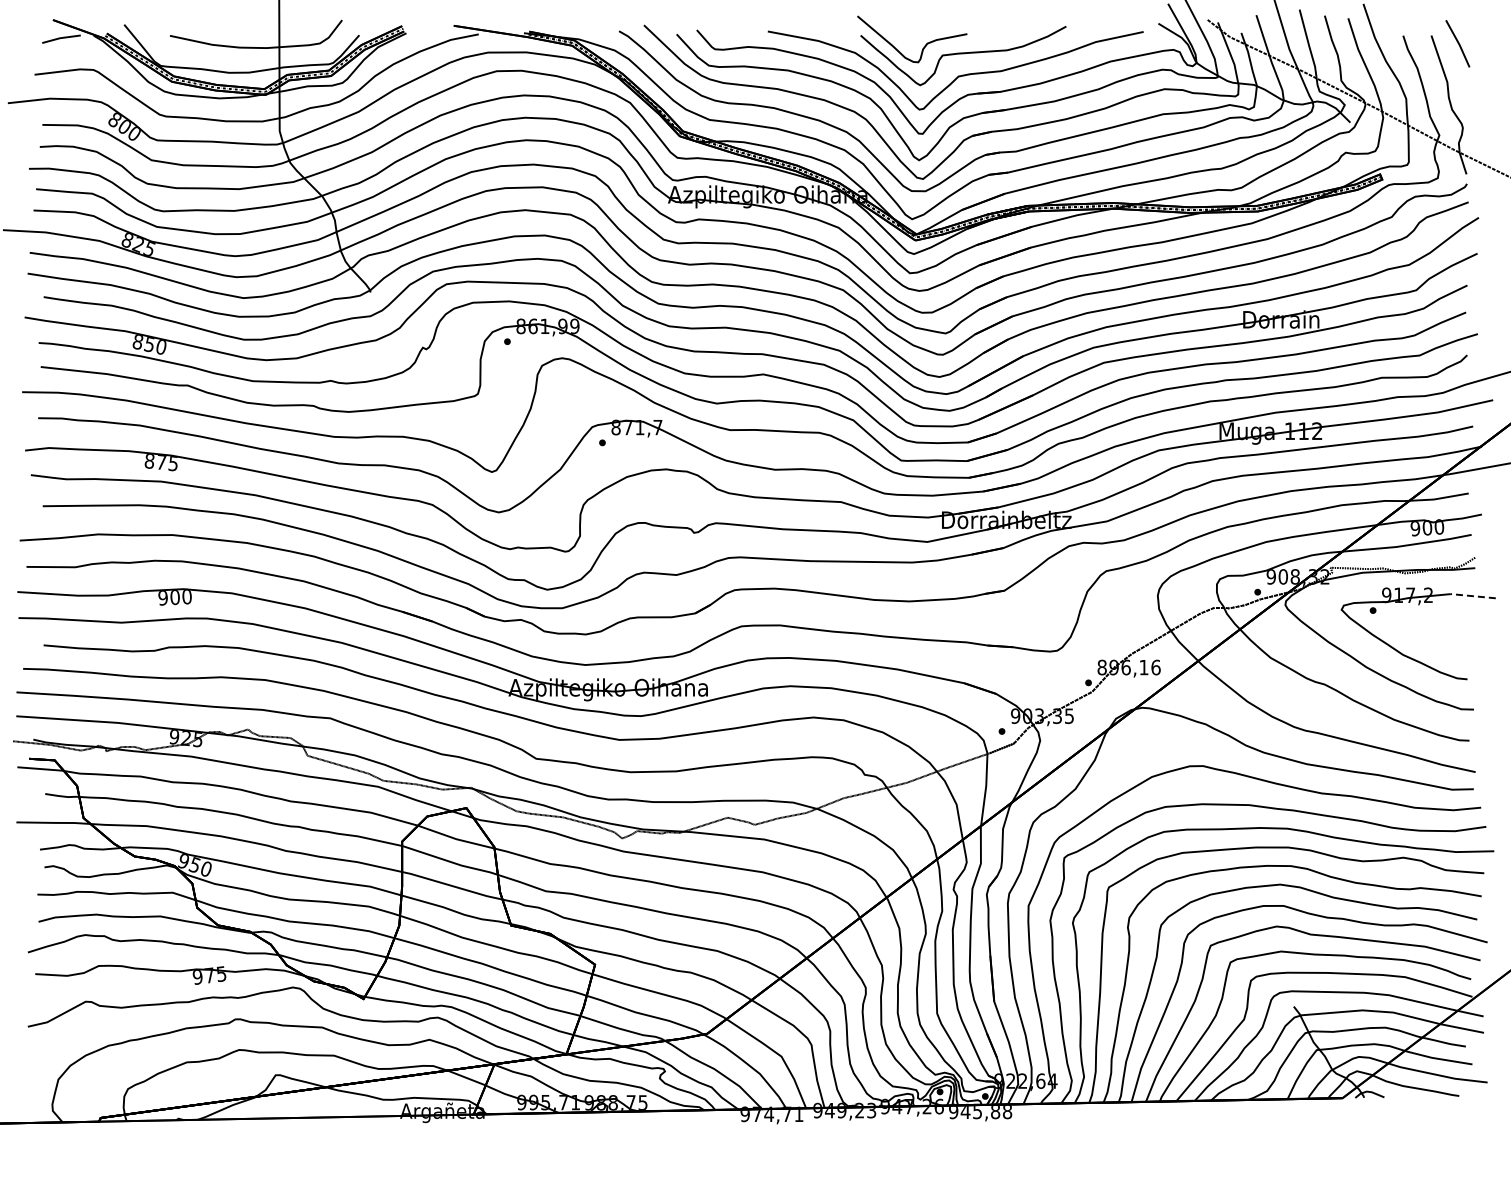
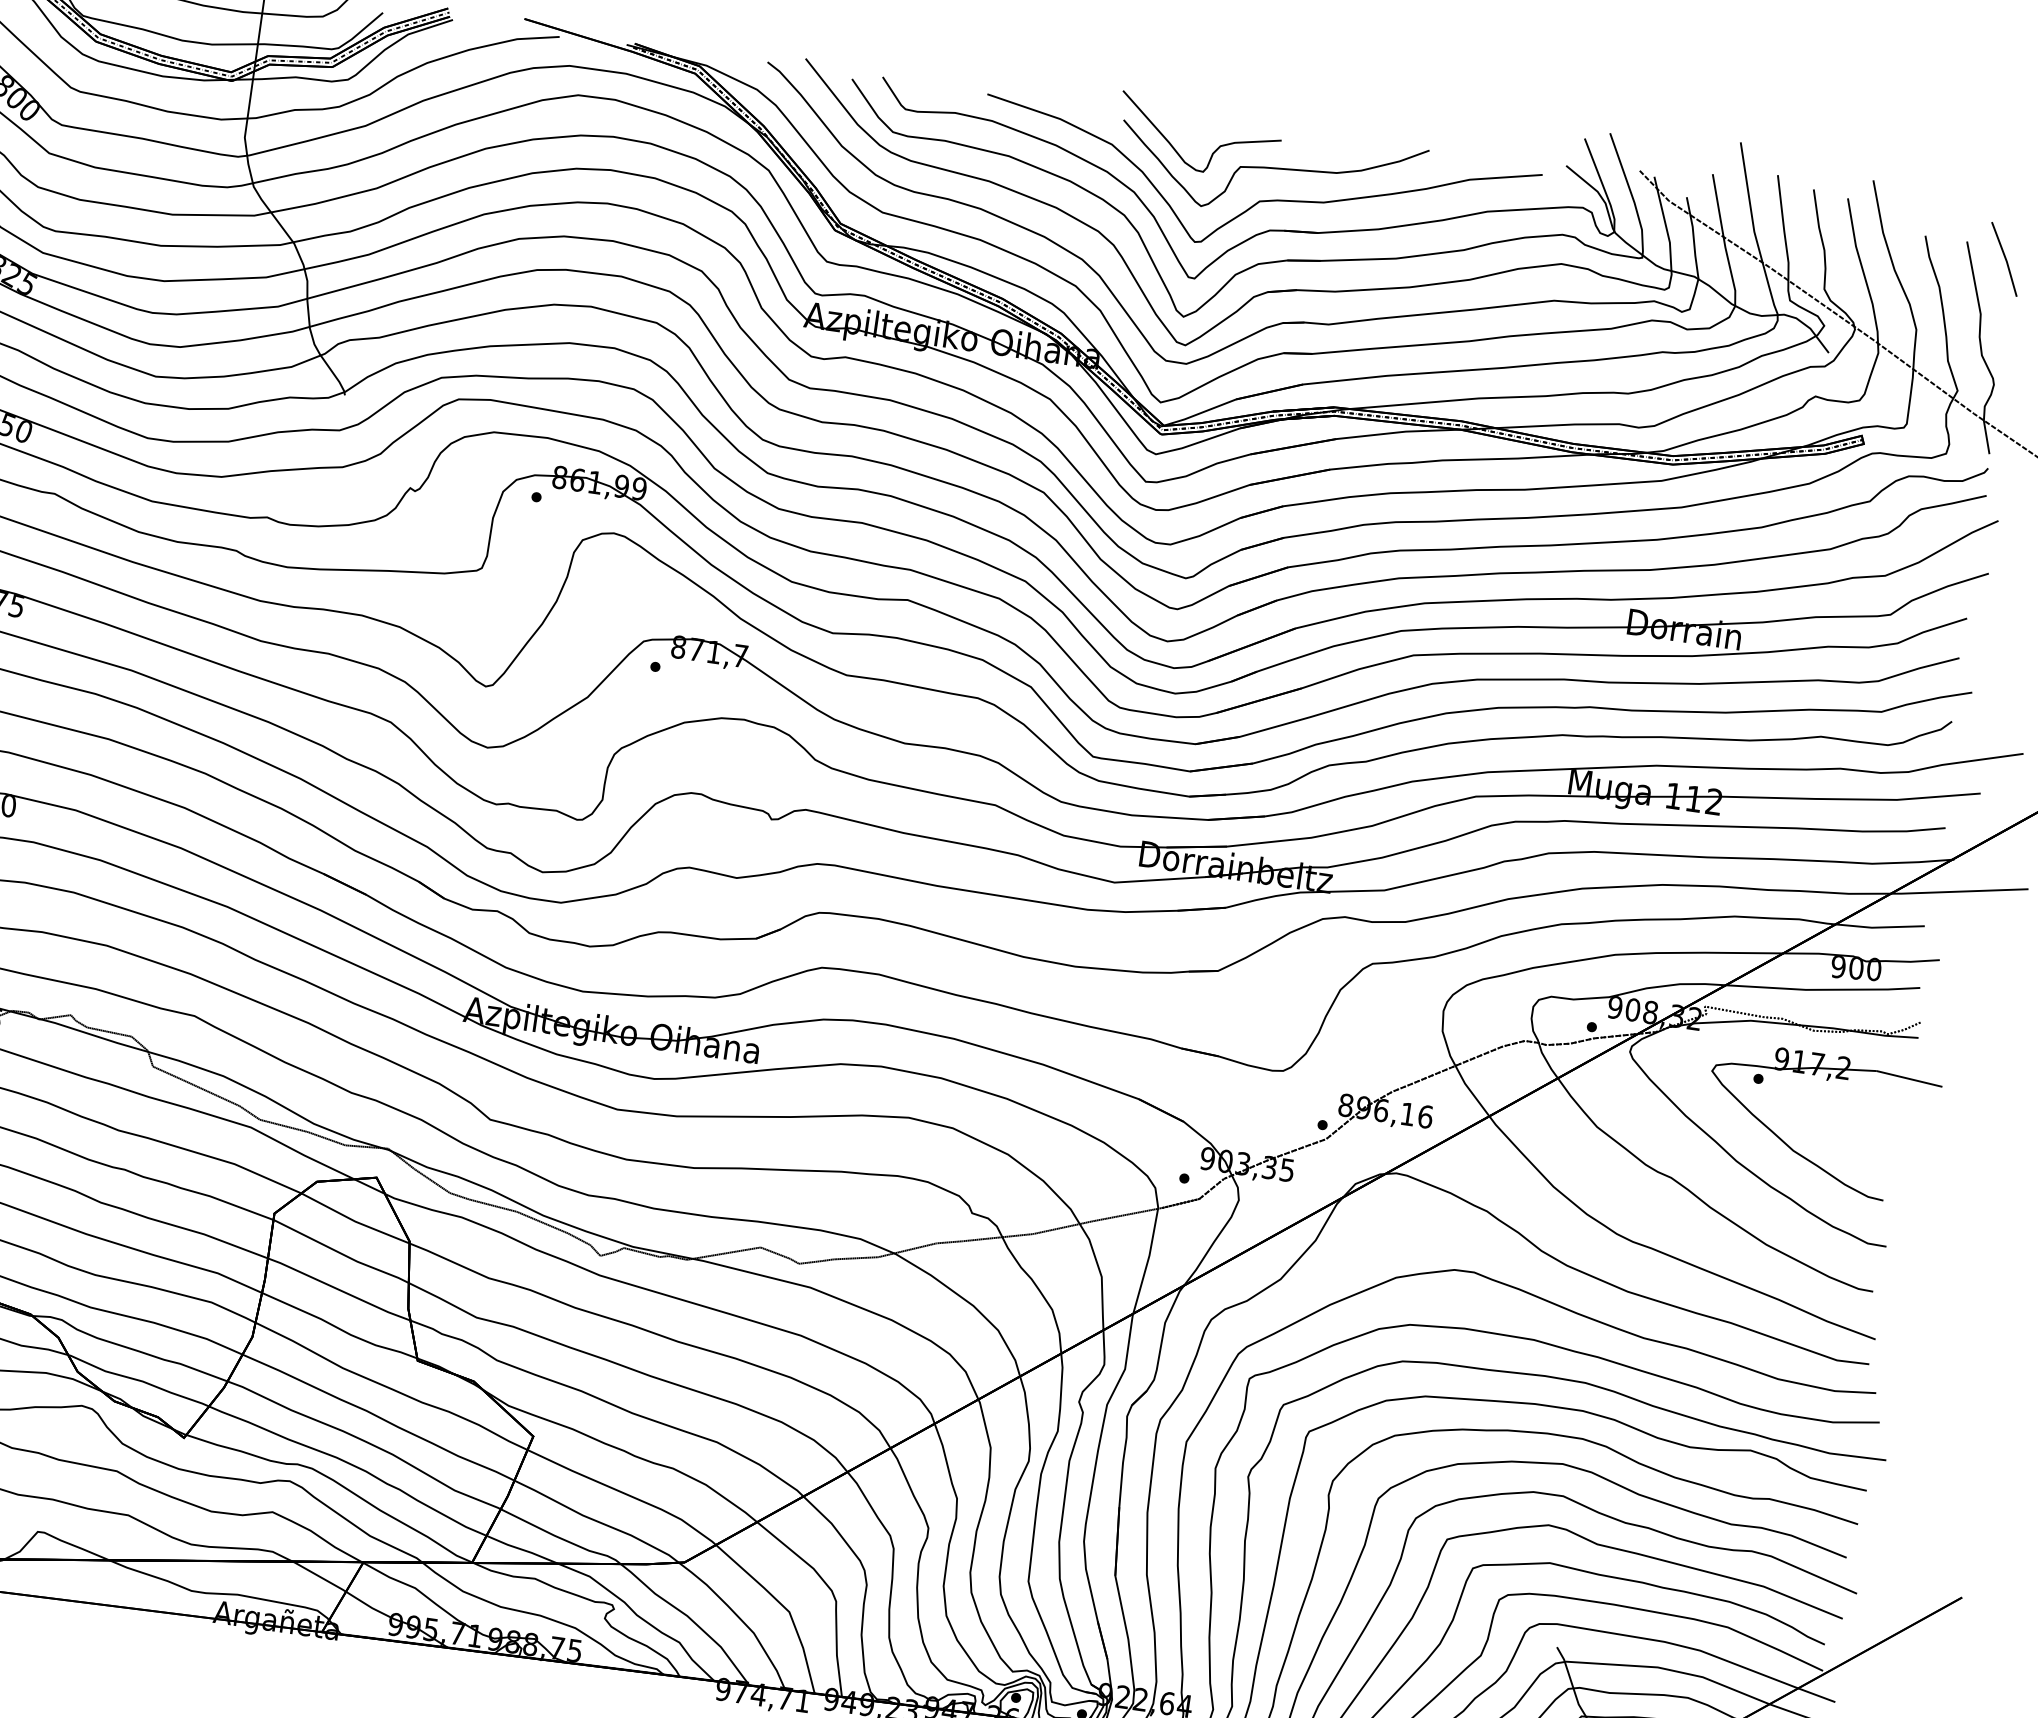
line: (1473, 596) -> (1909, 1079), dashed -> solid

